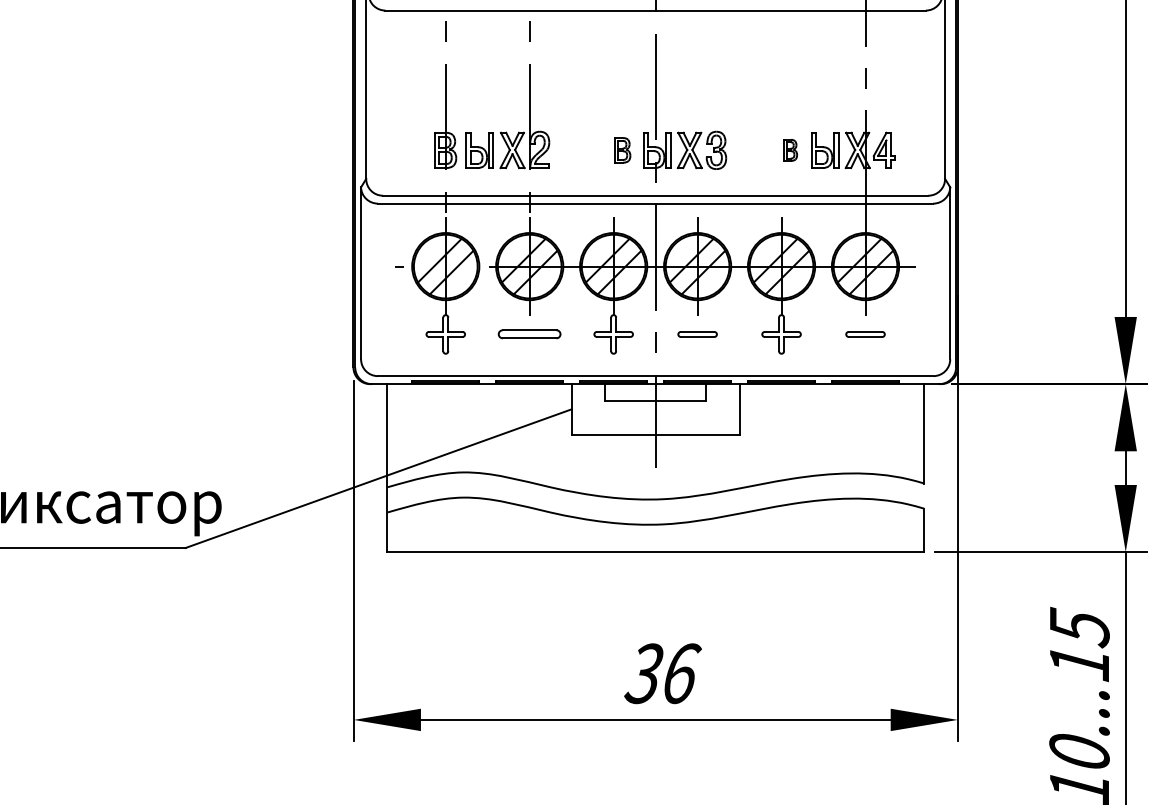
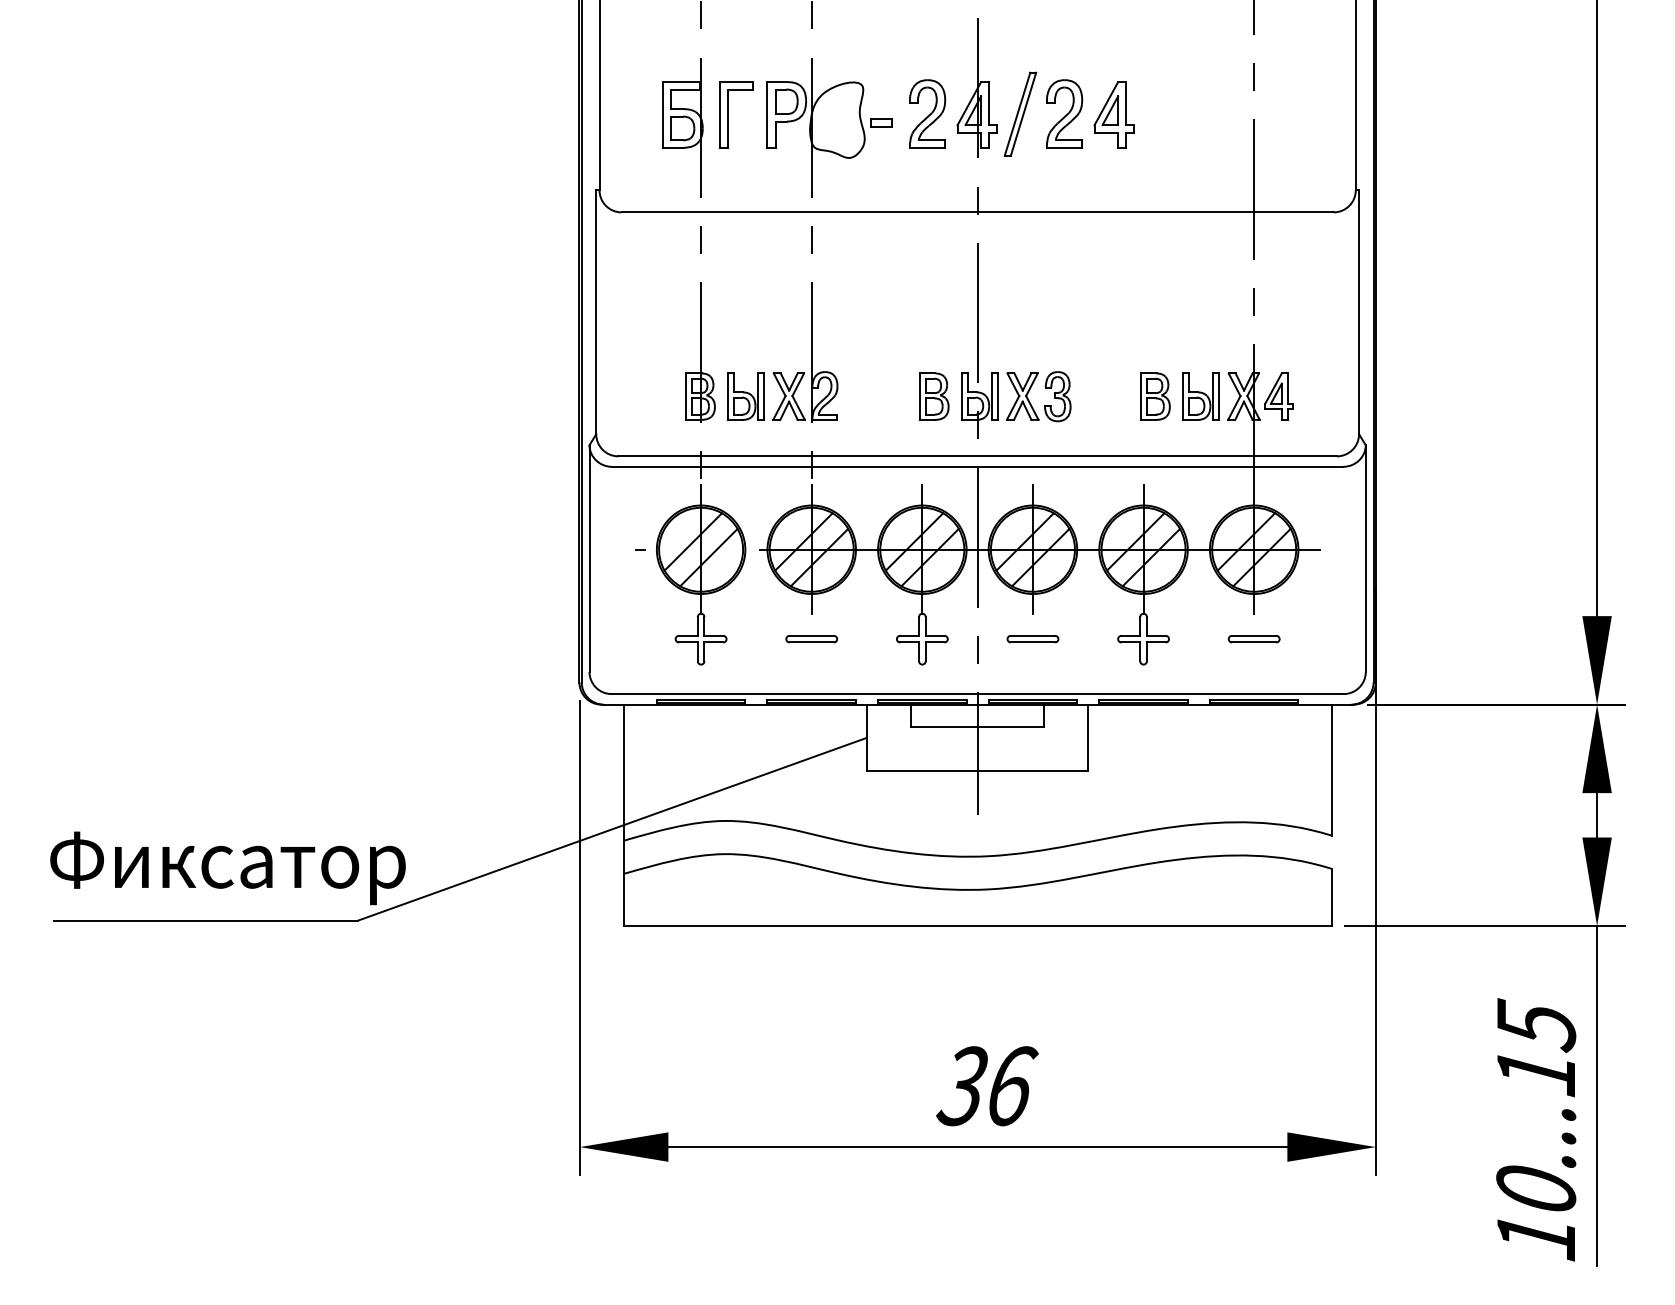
part: (622, 150) -> (934, 396), size x1.43
part: (790, 150) -> (1155, 396), size x1.67
part: (529, 334) -> (811, 639), size x0.62

